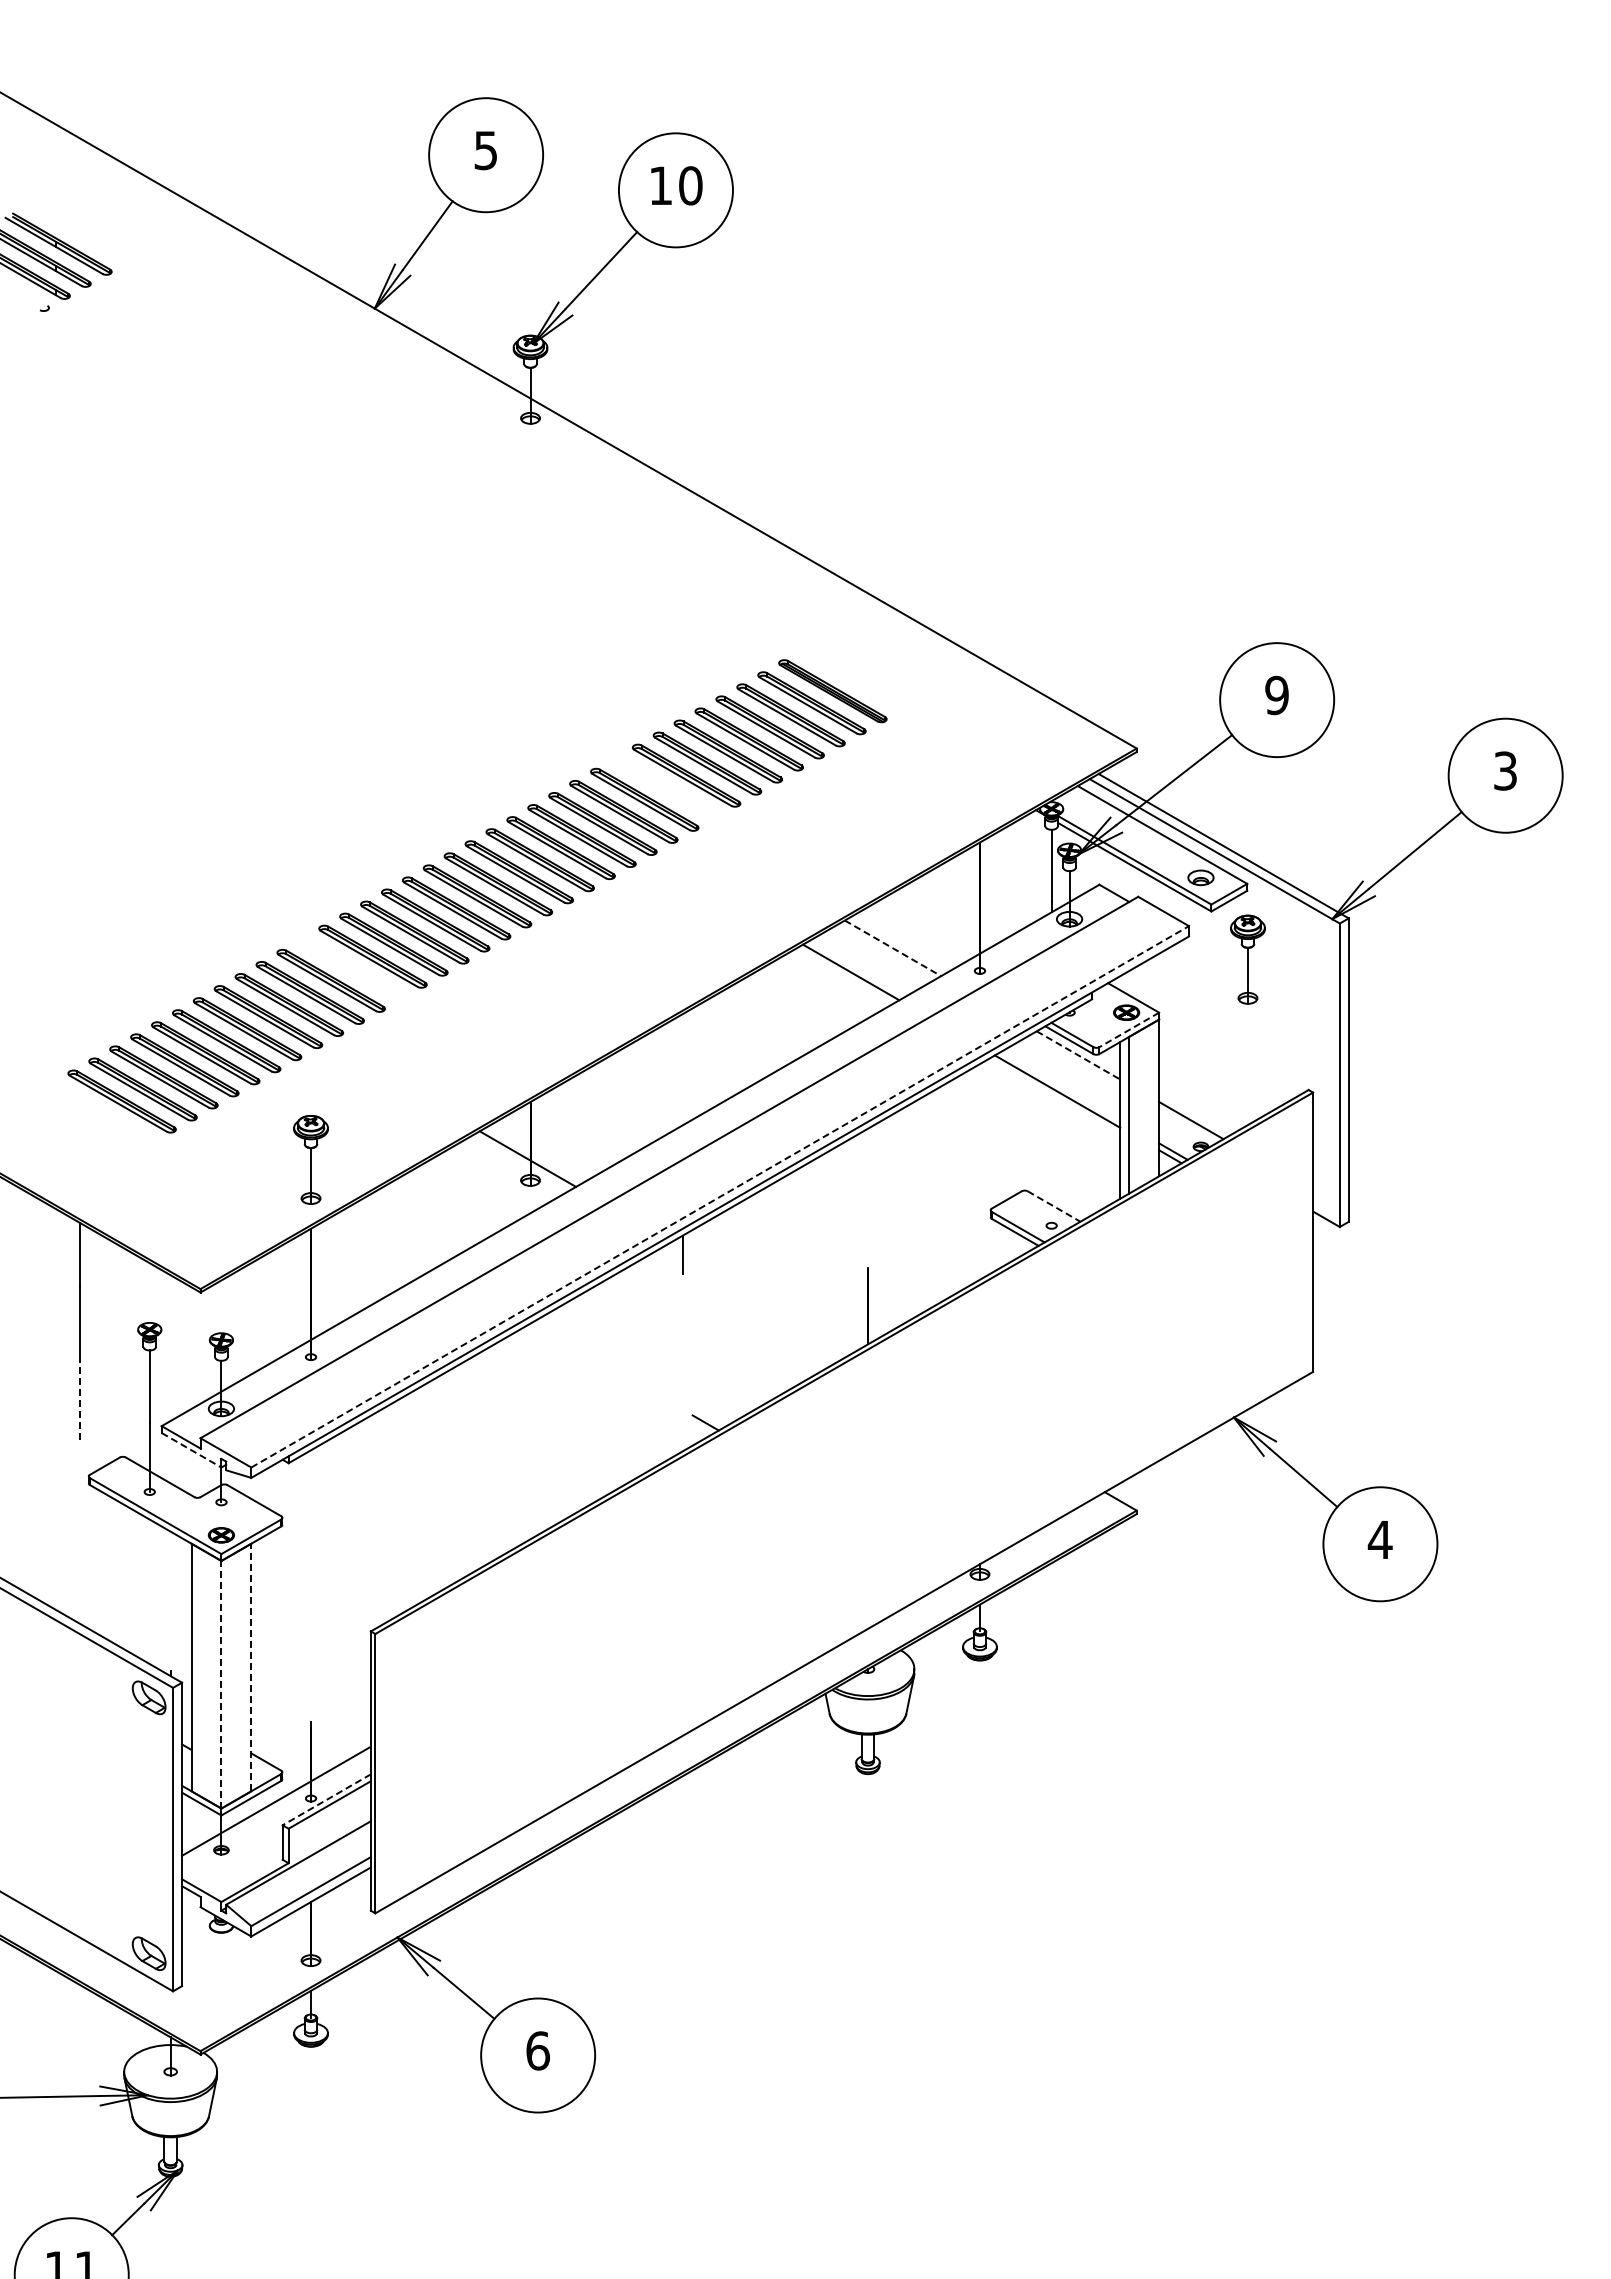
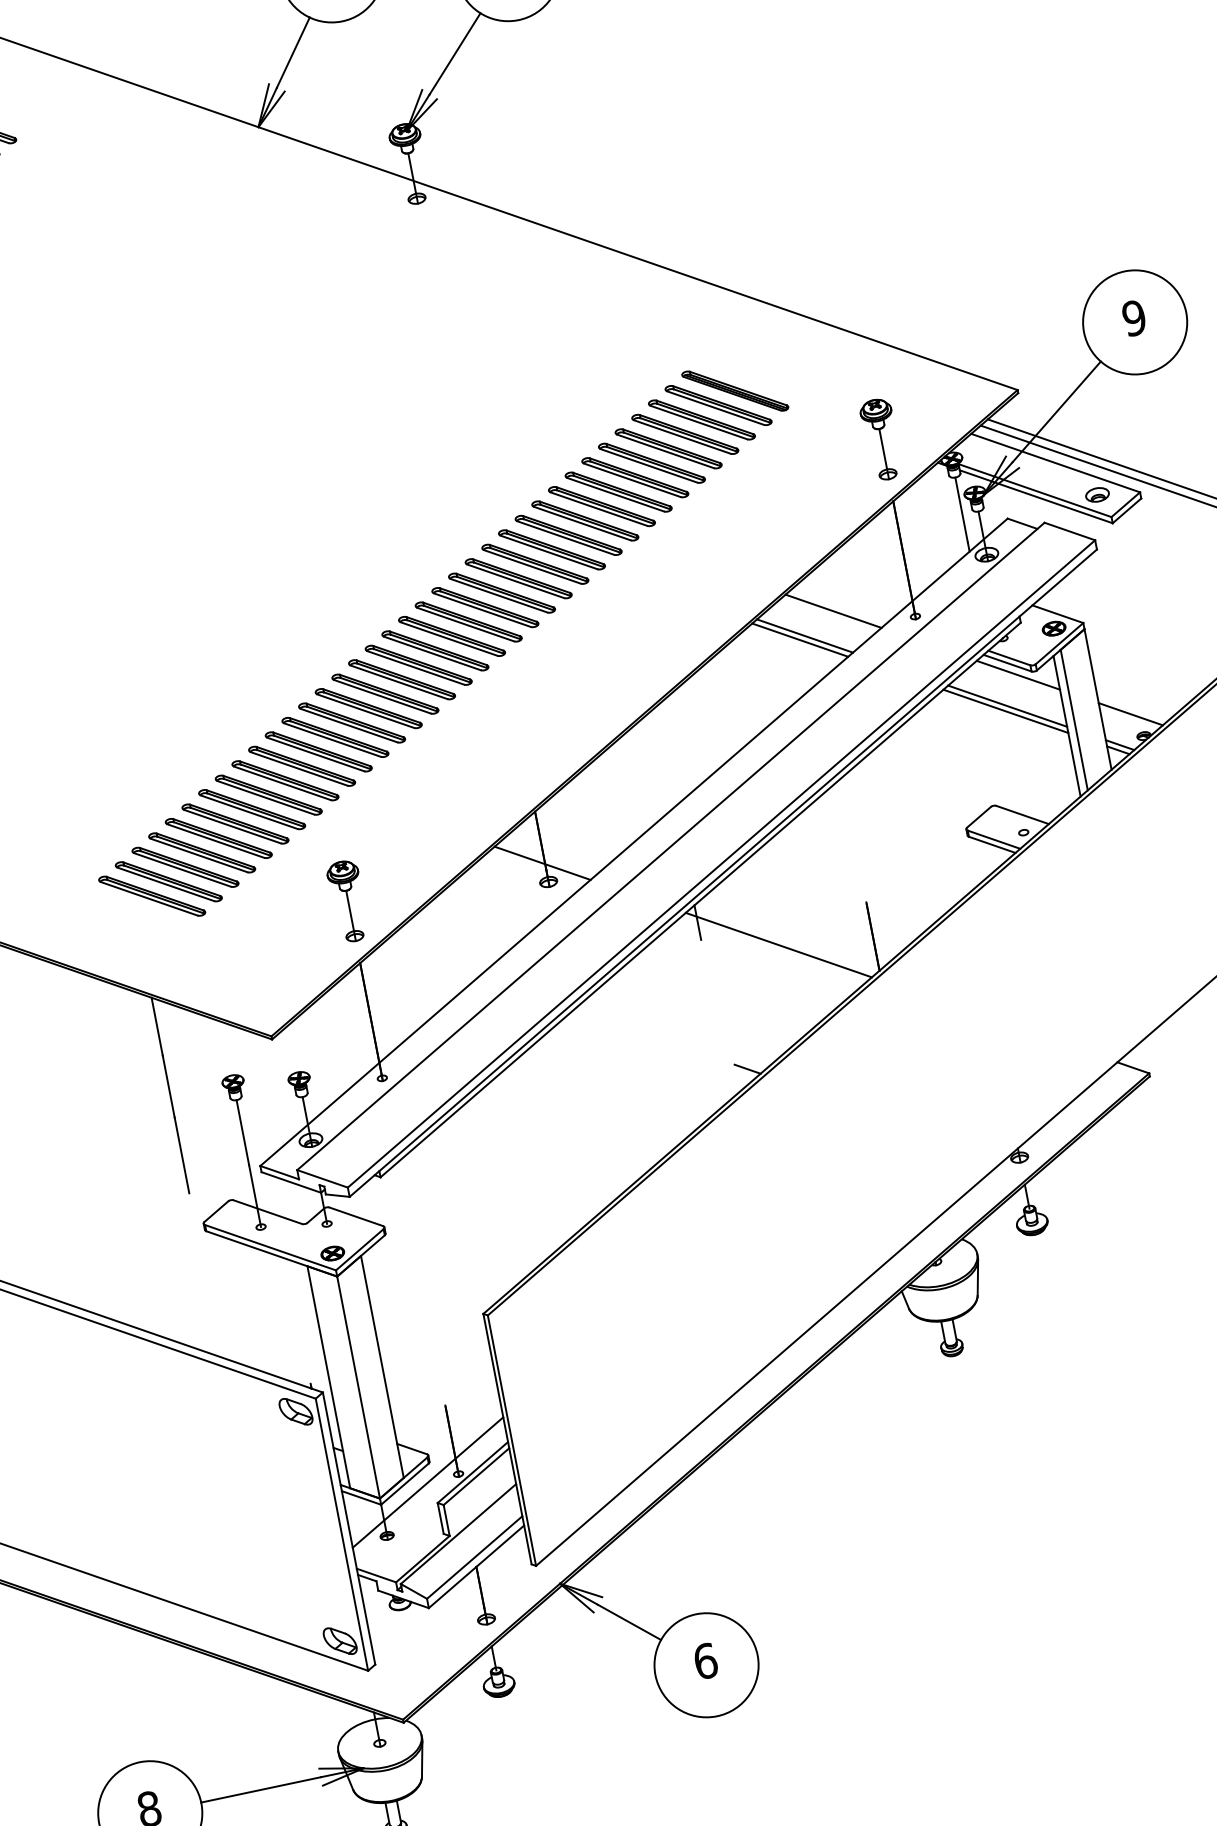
part: (665, 787) -> (601, 506), added
line: (893, 948) -> (834, 611), dashed -> solid
part: (1247, 959) -> (880, 439), moved
part: (351, 968) -> (351, 722), added
line: (857, 968) -> (805, 635), added
line: (1128, 1030) -> (1058, 644), dashed -> solid
line: (1078, 1055) -> (1018, 675), dashed -> solid
line: (1060, 1086) -> (1007, 706), added
part: (100, 1113) -> (151, 896), added
line: (720, 1196) -> (721, 863), dashed -> solid
line: (1054, 1206) -> (1022, 814), dashed -> solid
line: (764, 1295) -> (778, 944), added
line: (79, 1399) -> (182, 1156), dashed -> solid
line: (192, 1450) -> (292, 1182), dashed -> solid
line: (251, 1667) -> (382, 1366), dashed -> solid
line: (221, 1684) -> (358, 1387), dashed -> solid
line: (326, 1799) -> (472, 1472), dashed -> solid

